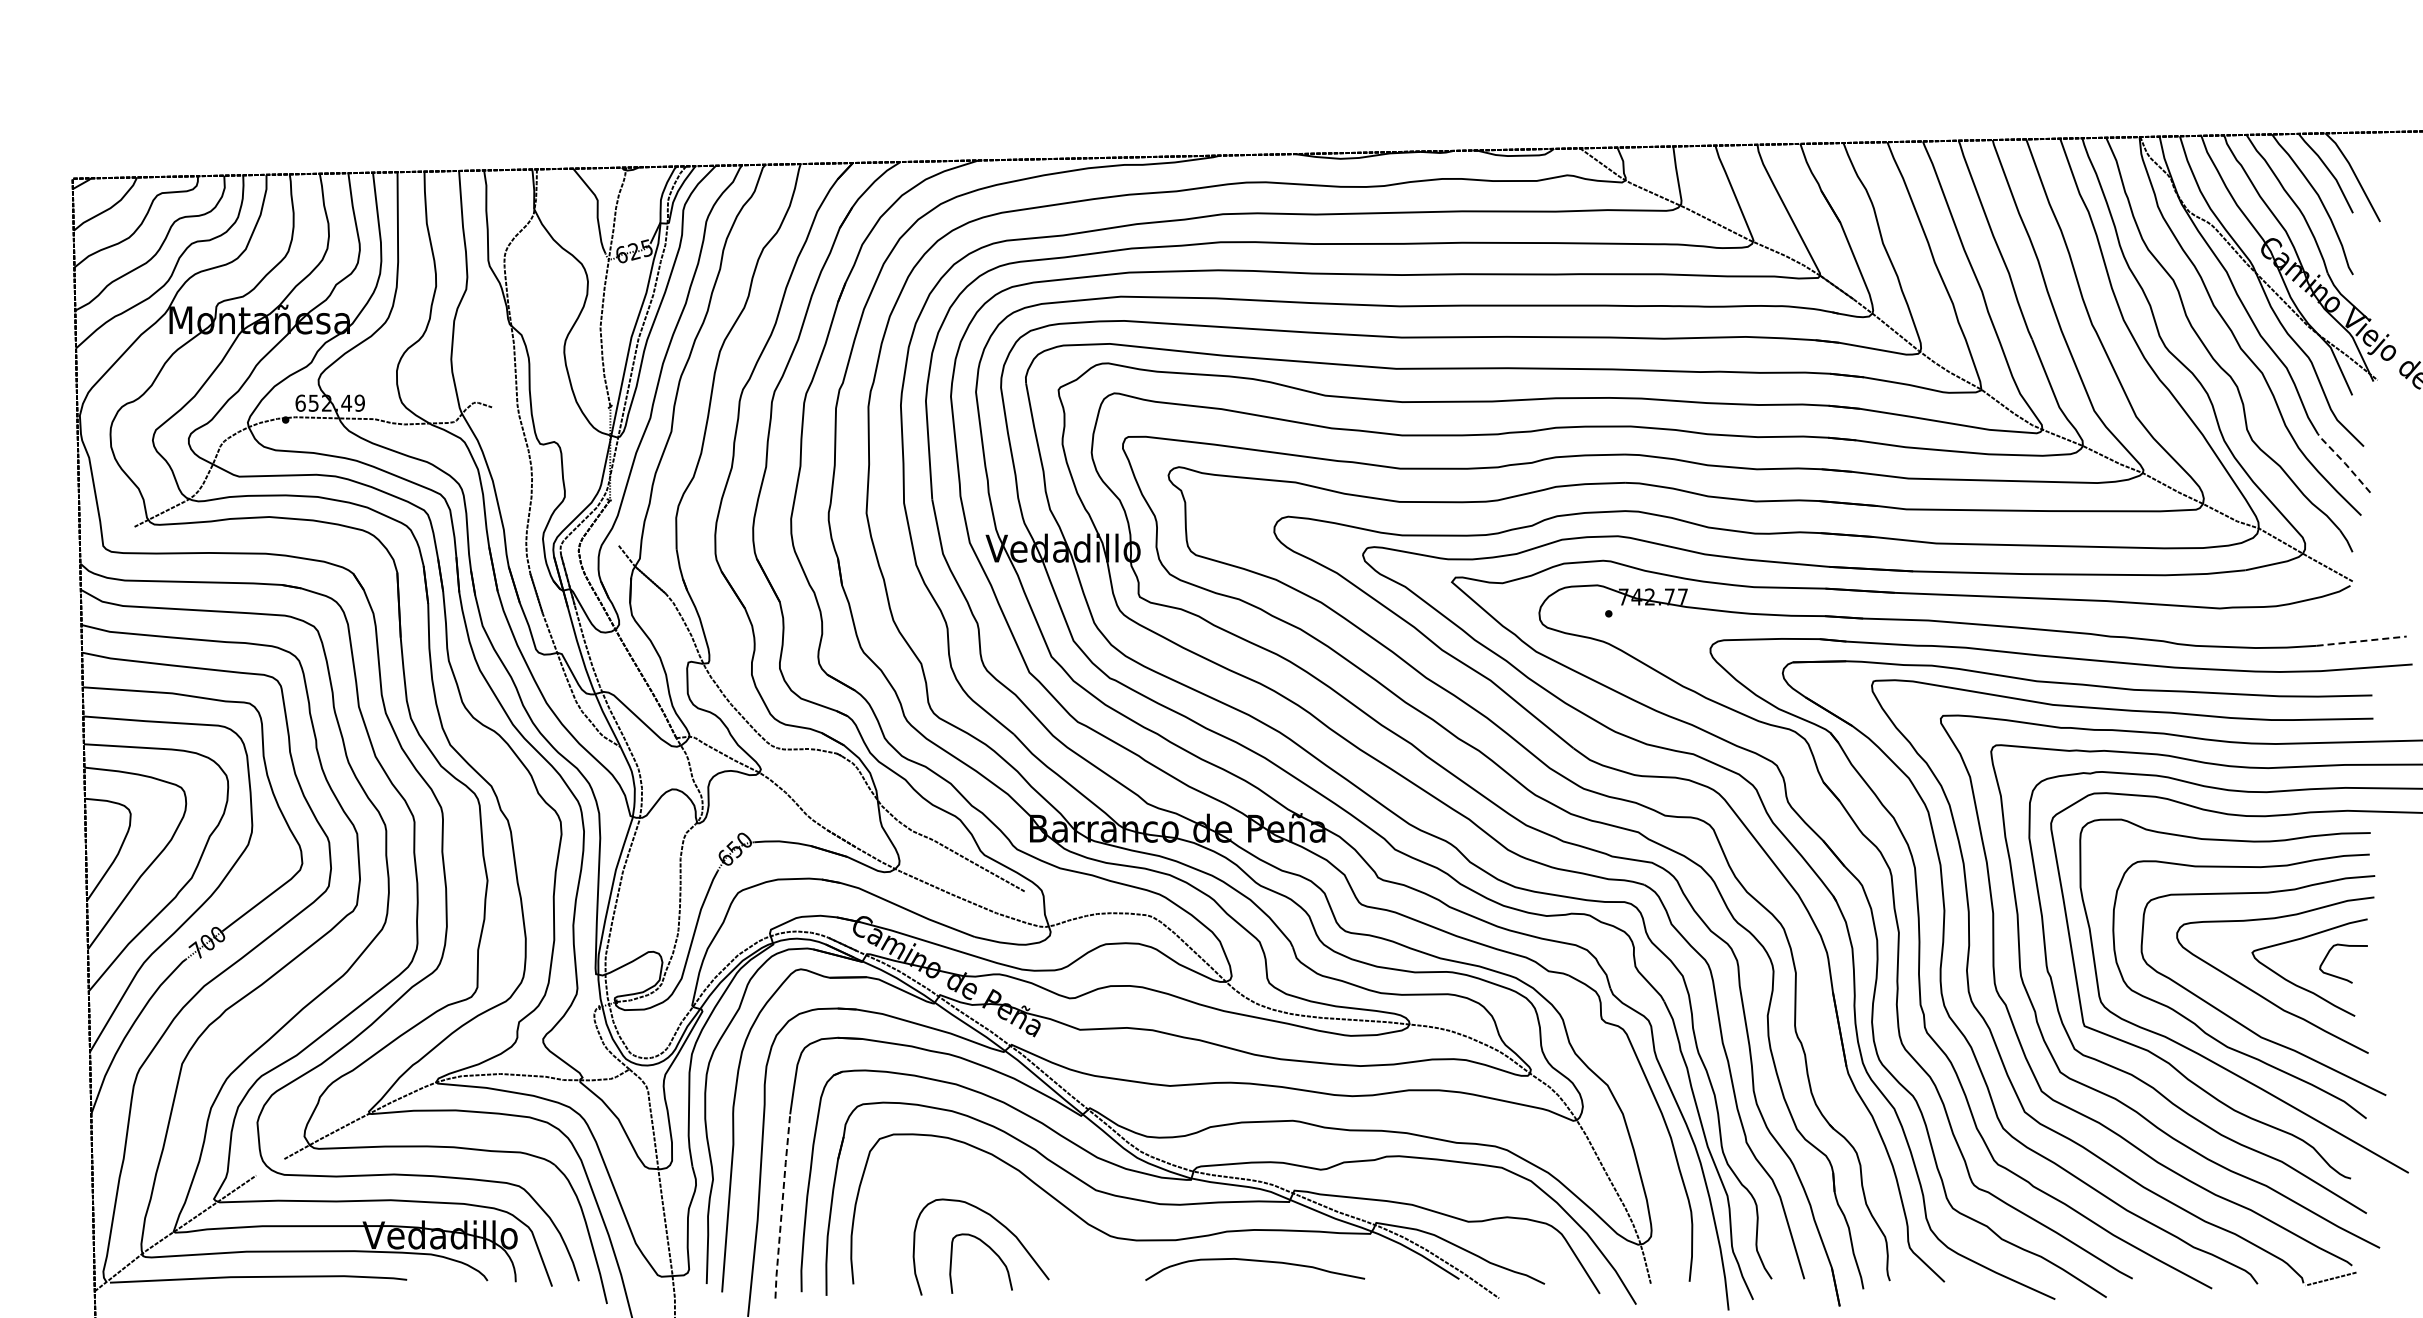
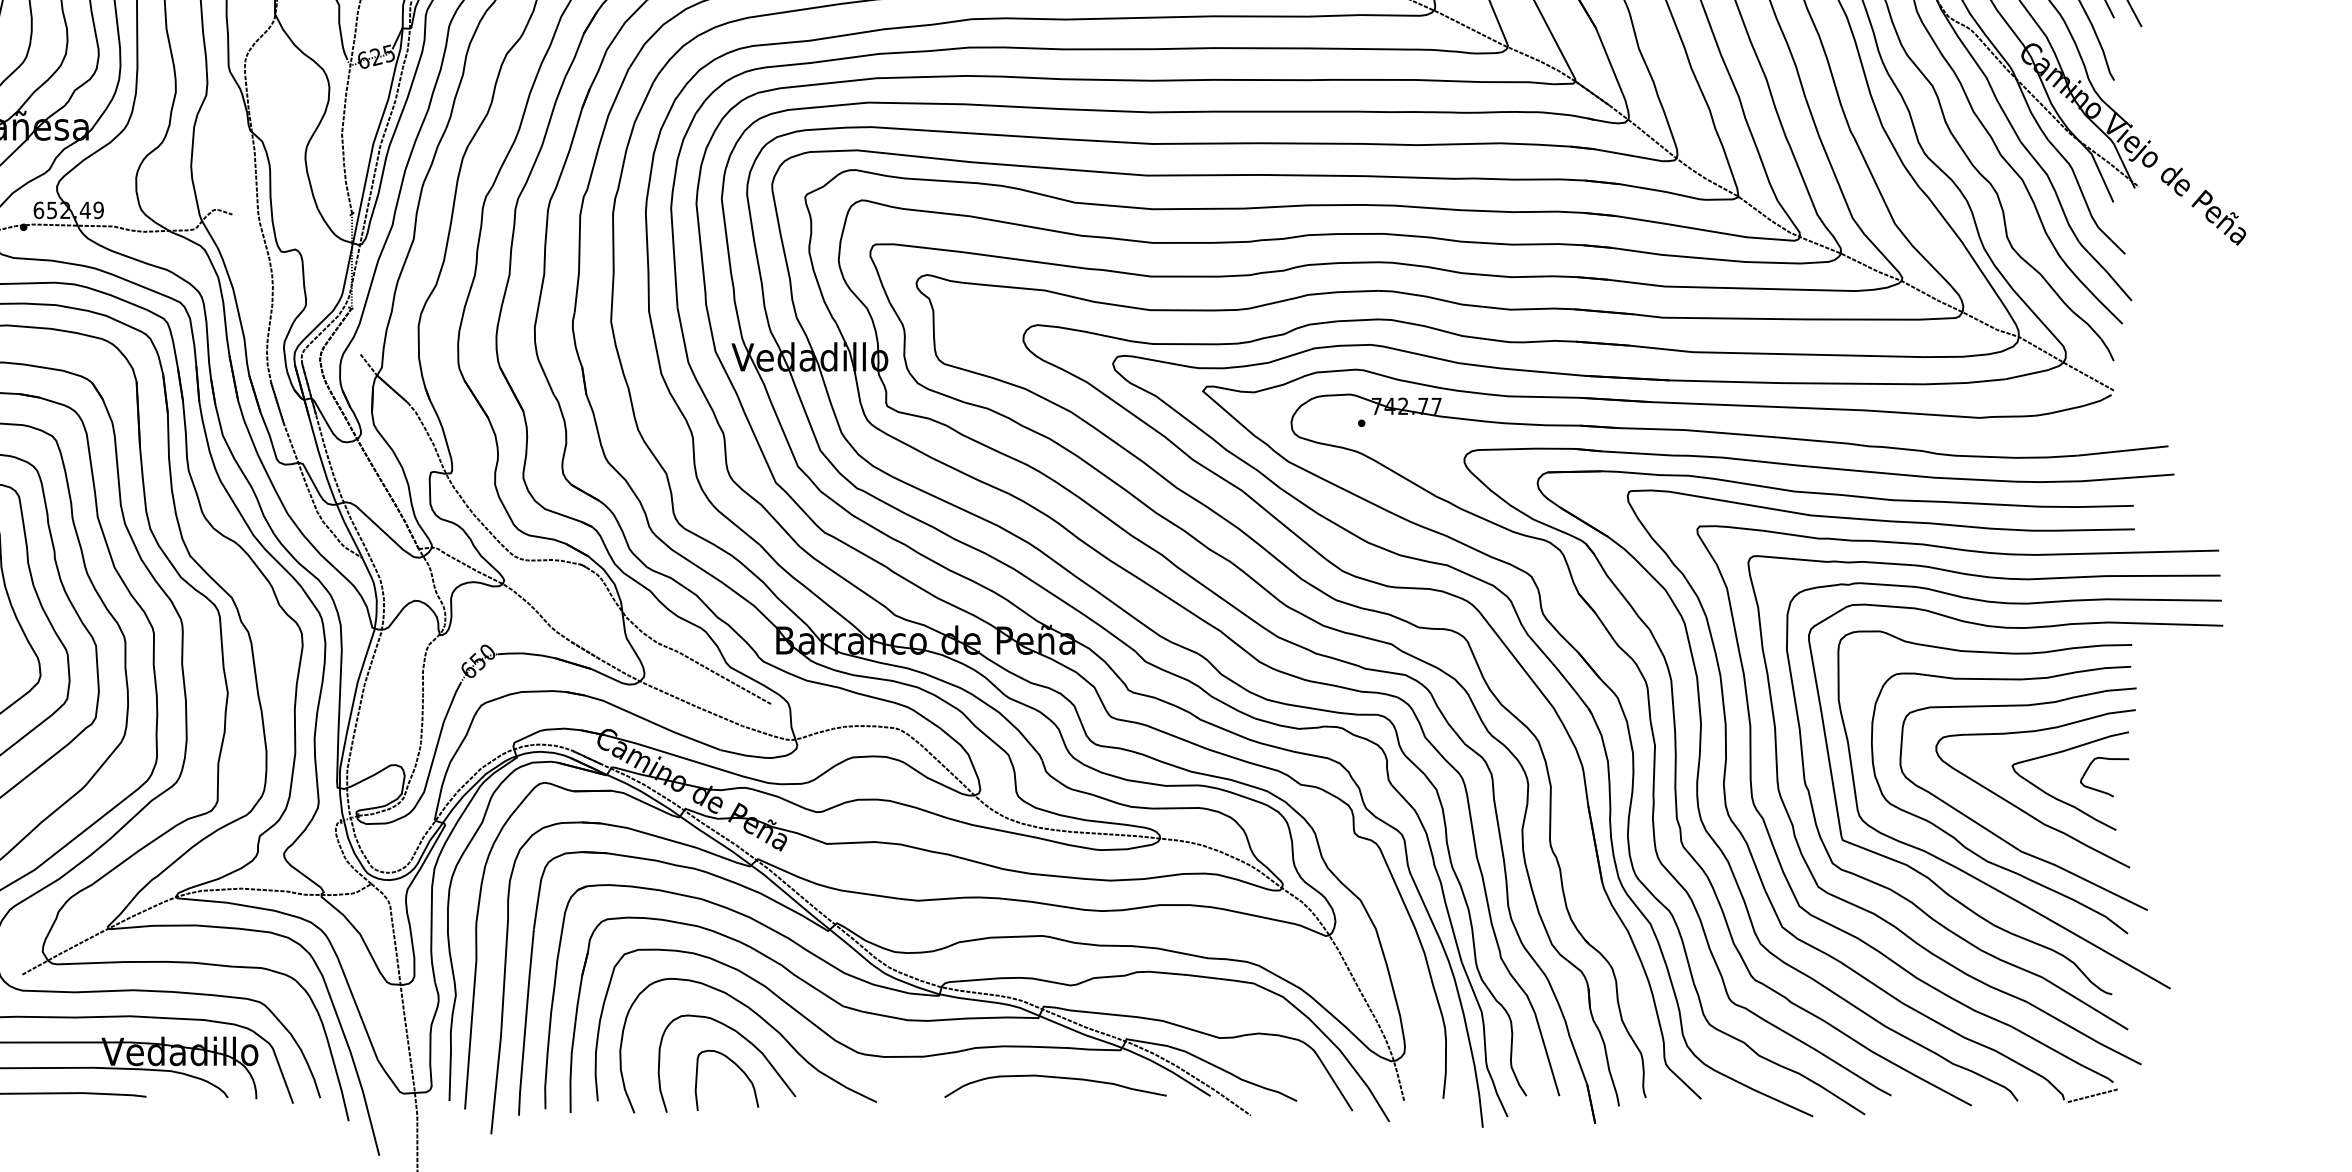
line: (2344, 462) -> (2105, 270), dashed -> solid
line: (2362, 641) -> (2123, 451), dashed -> solid
line: (782, 1205) -> (526, 1021), dashed -> solid
curve: (1021, 1208) -> (767, 1024), added
curve: (1255, 1261) -> (1055, 1078), moved

